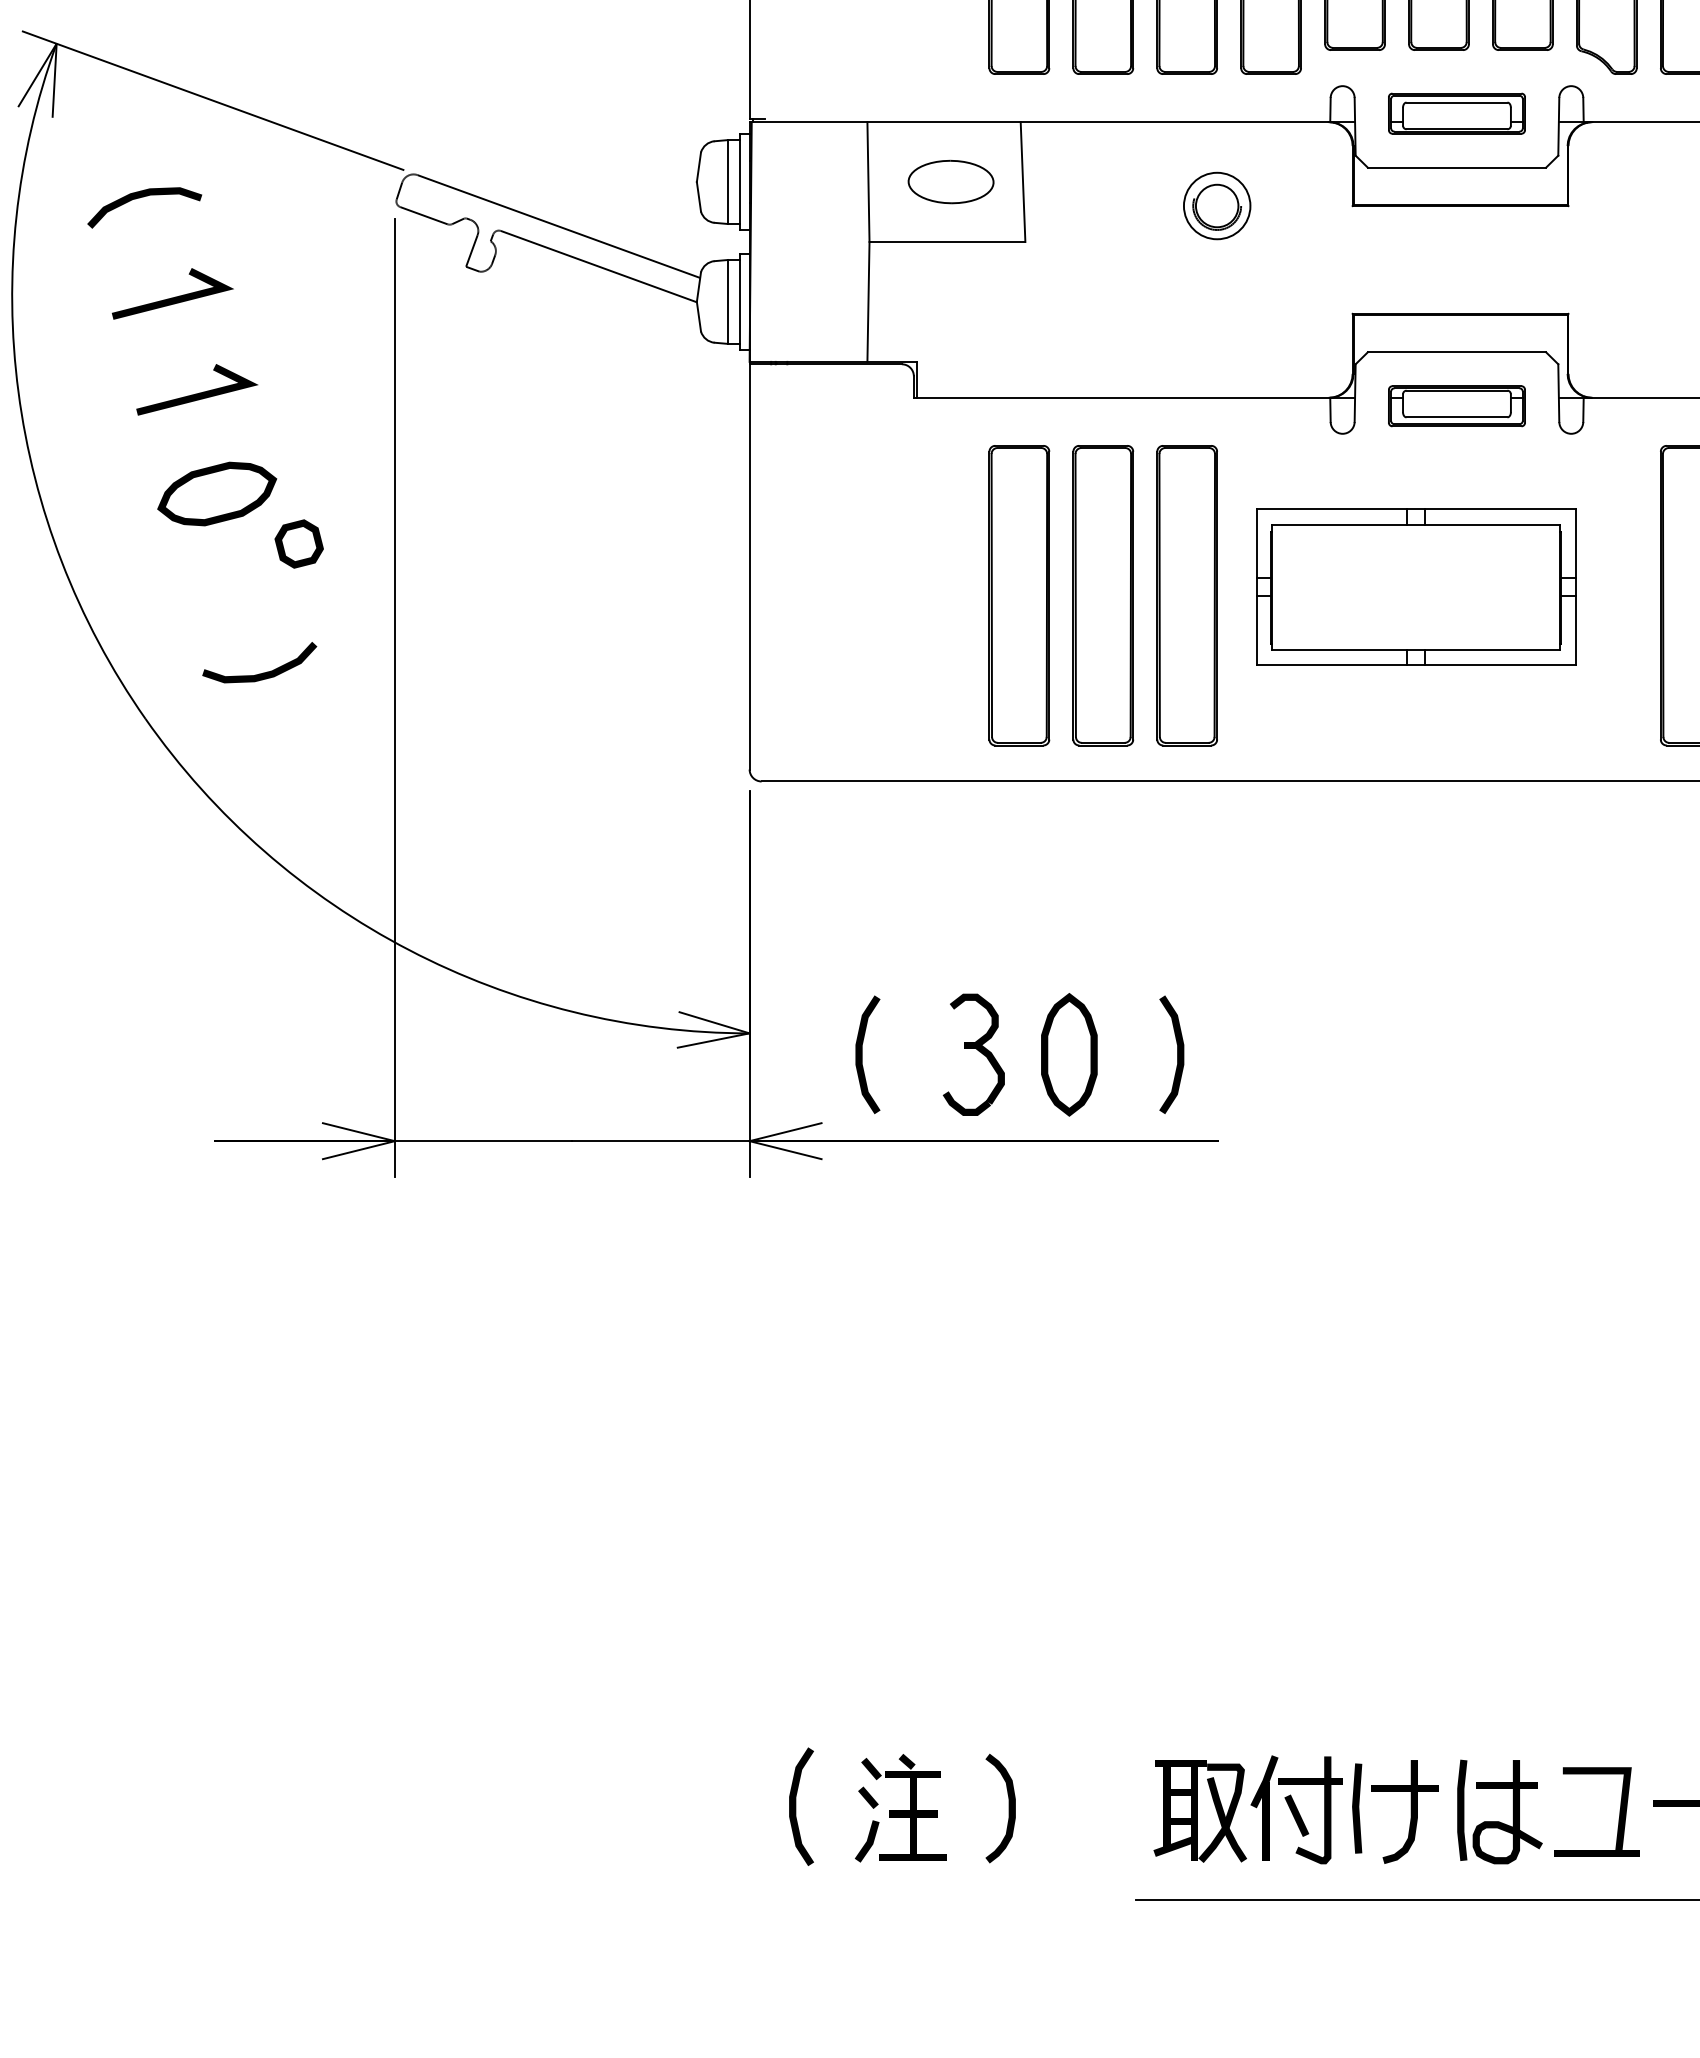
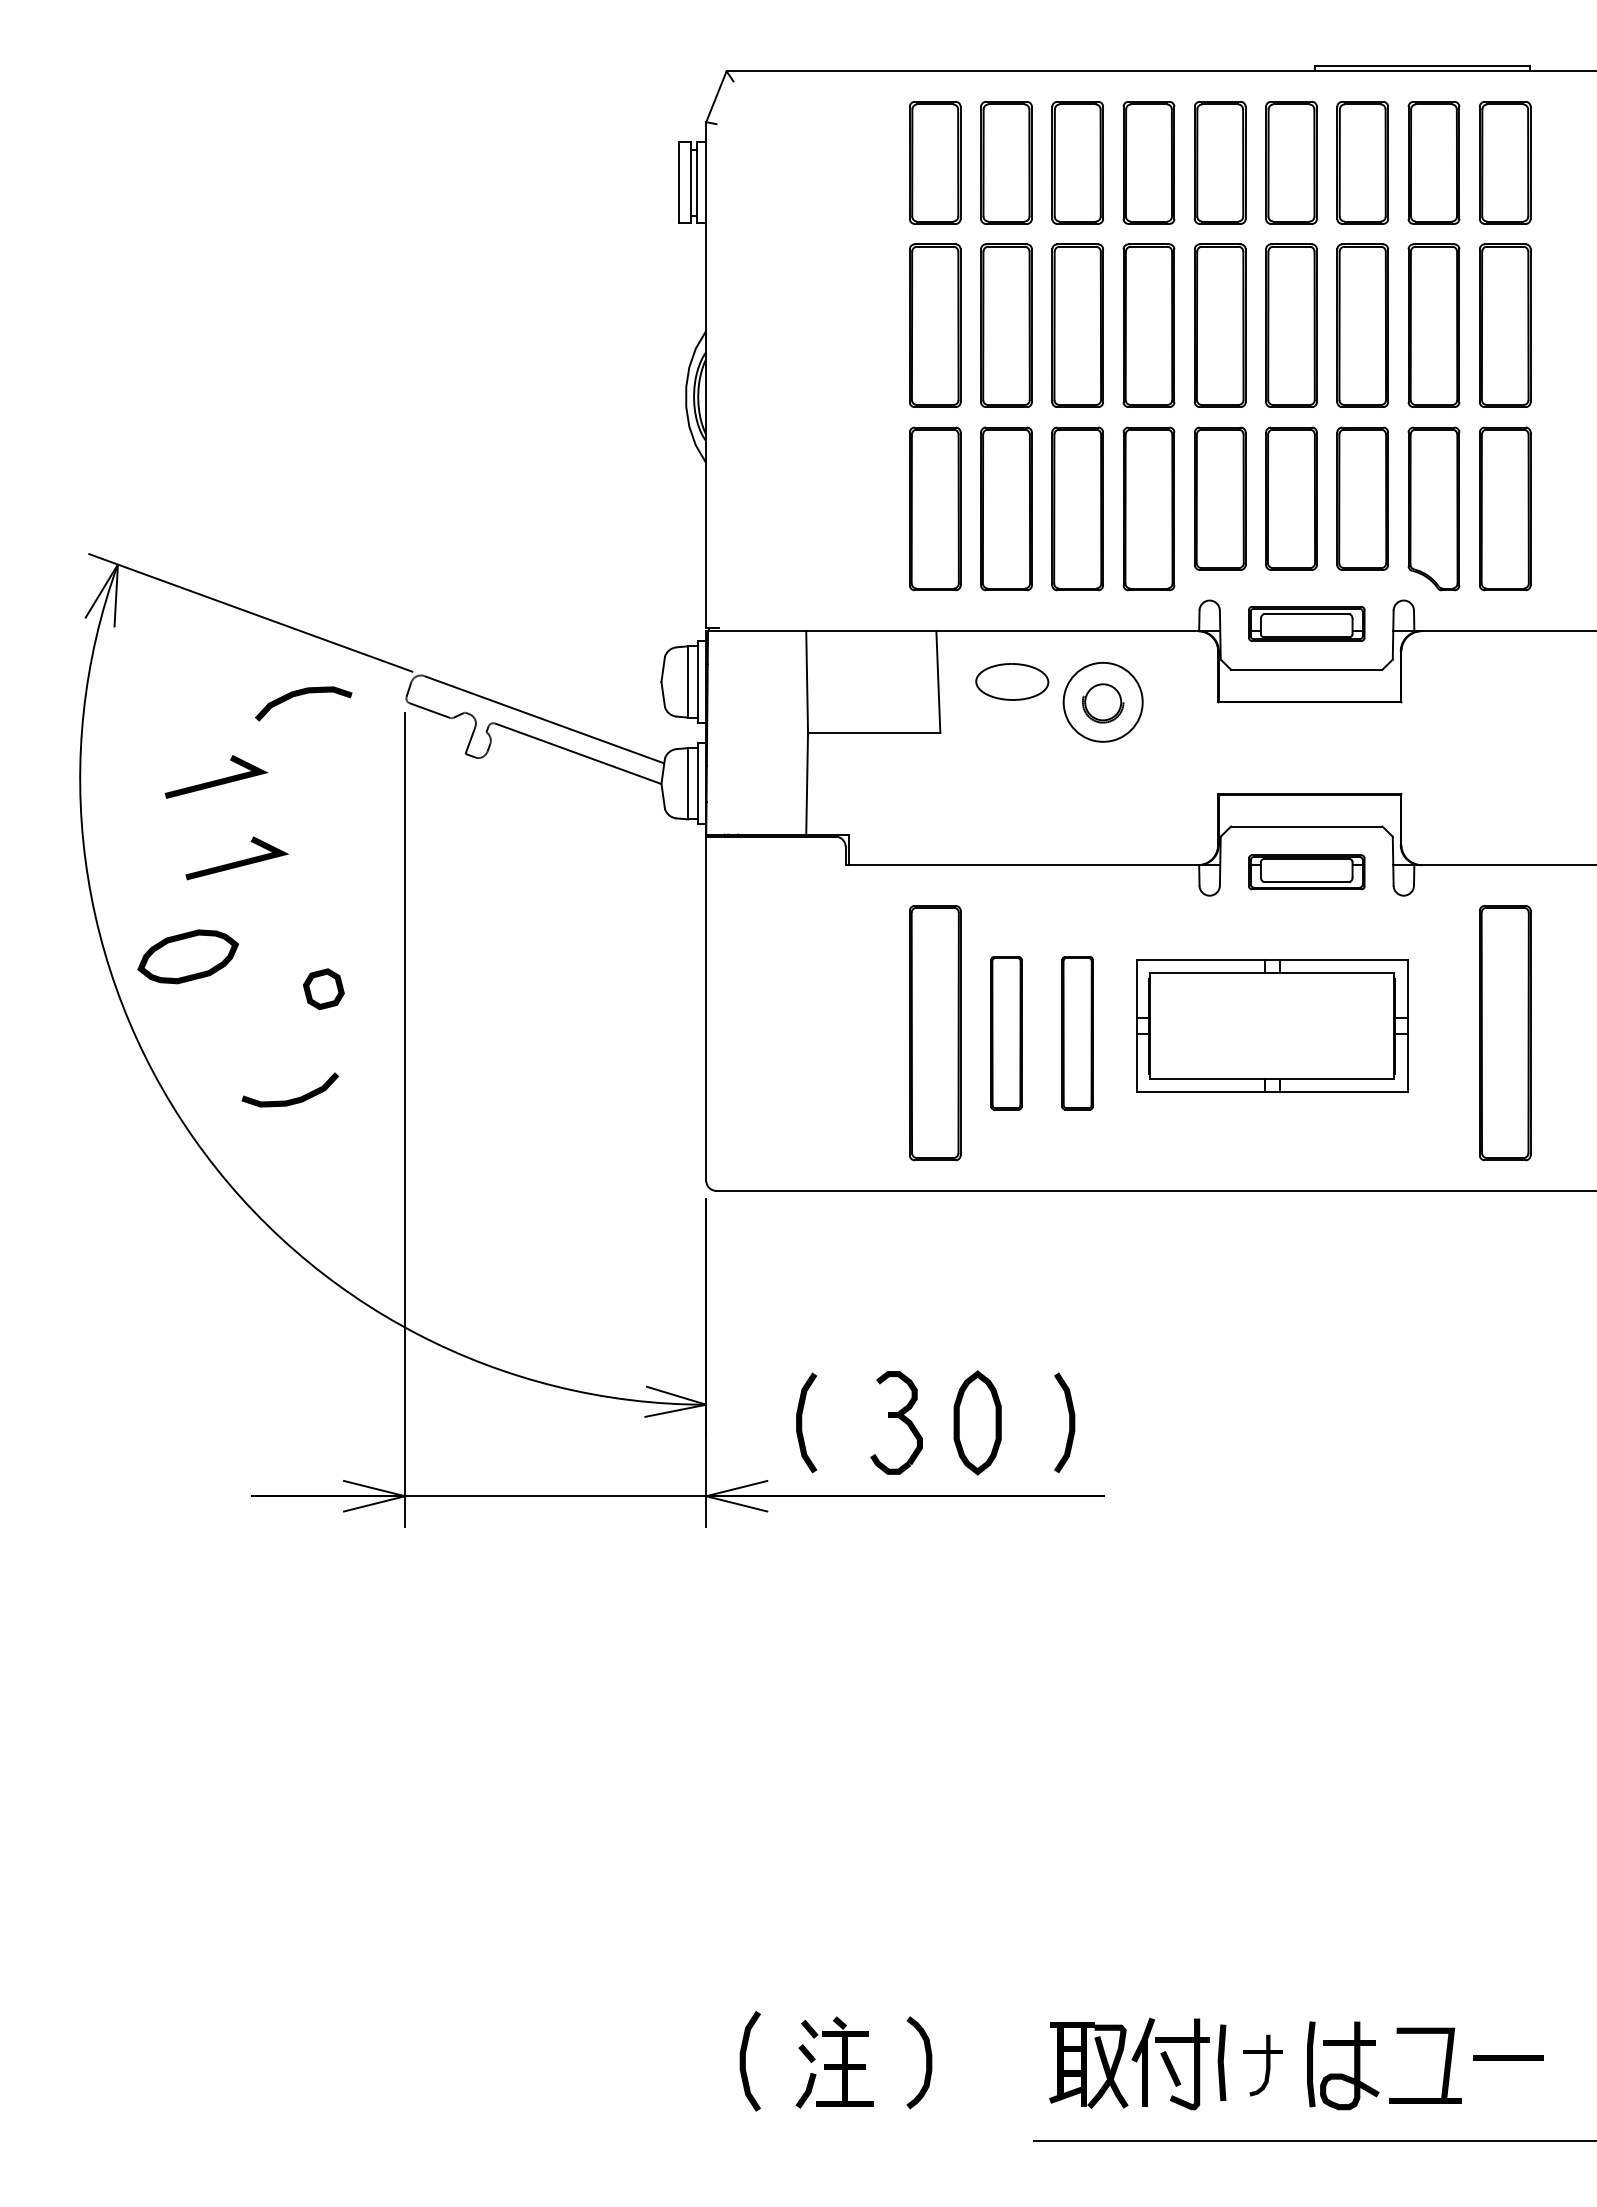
part: (951, 181) -> (1012, 681), moved
curve: (142, 197) -> (301, 695), moved
circle: (1216, 206) -> (1102, 702), size x1.4
part: (216, 493) -> (187, 956), moved
part: (1103, 596) -> (1006, 1033), size x0.6
part: (1186, 596) -> (1077, 1033), size x0.6
part: (1404, 1811) -> (1262, 2065), size x0.7

